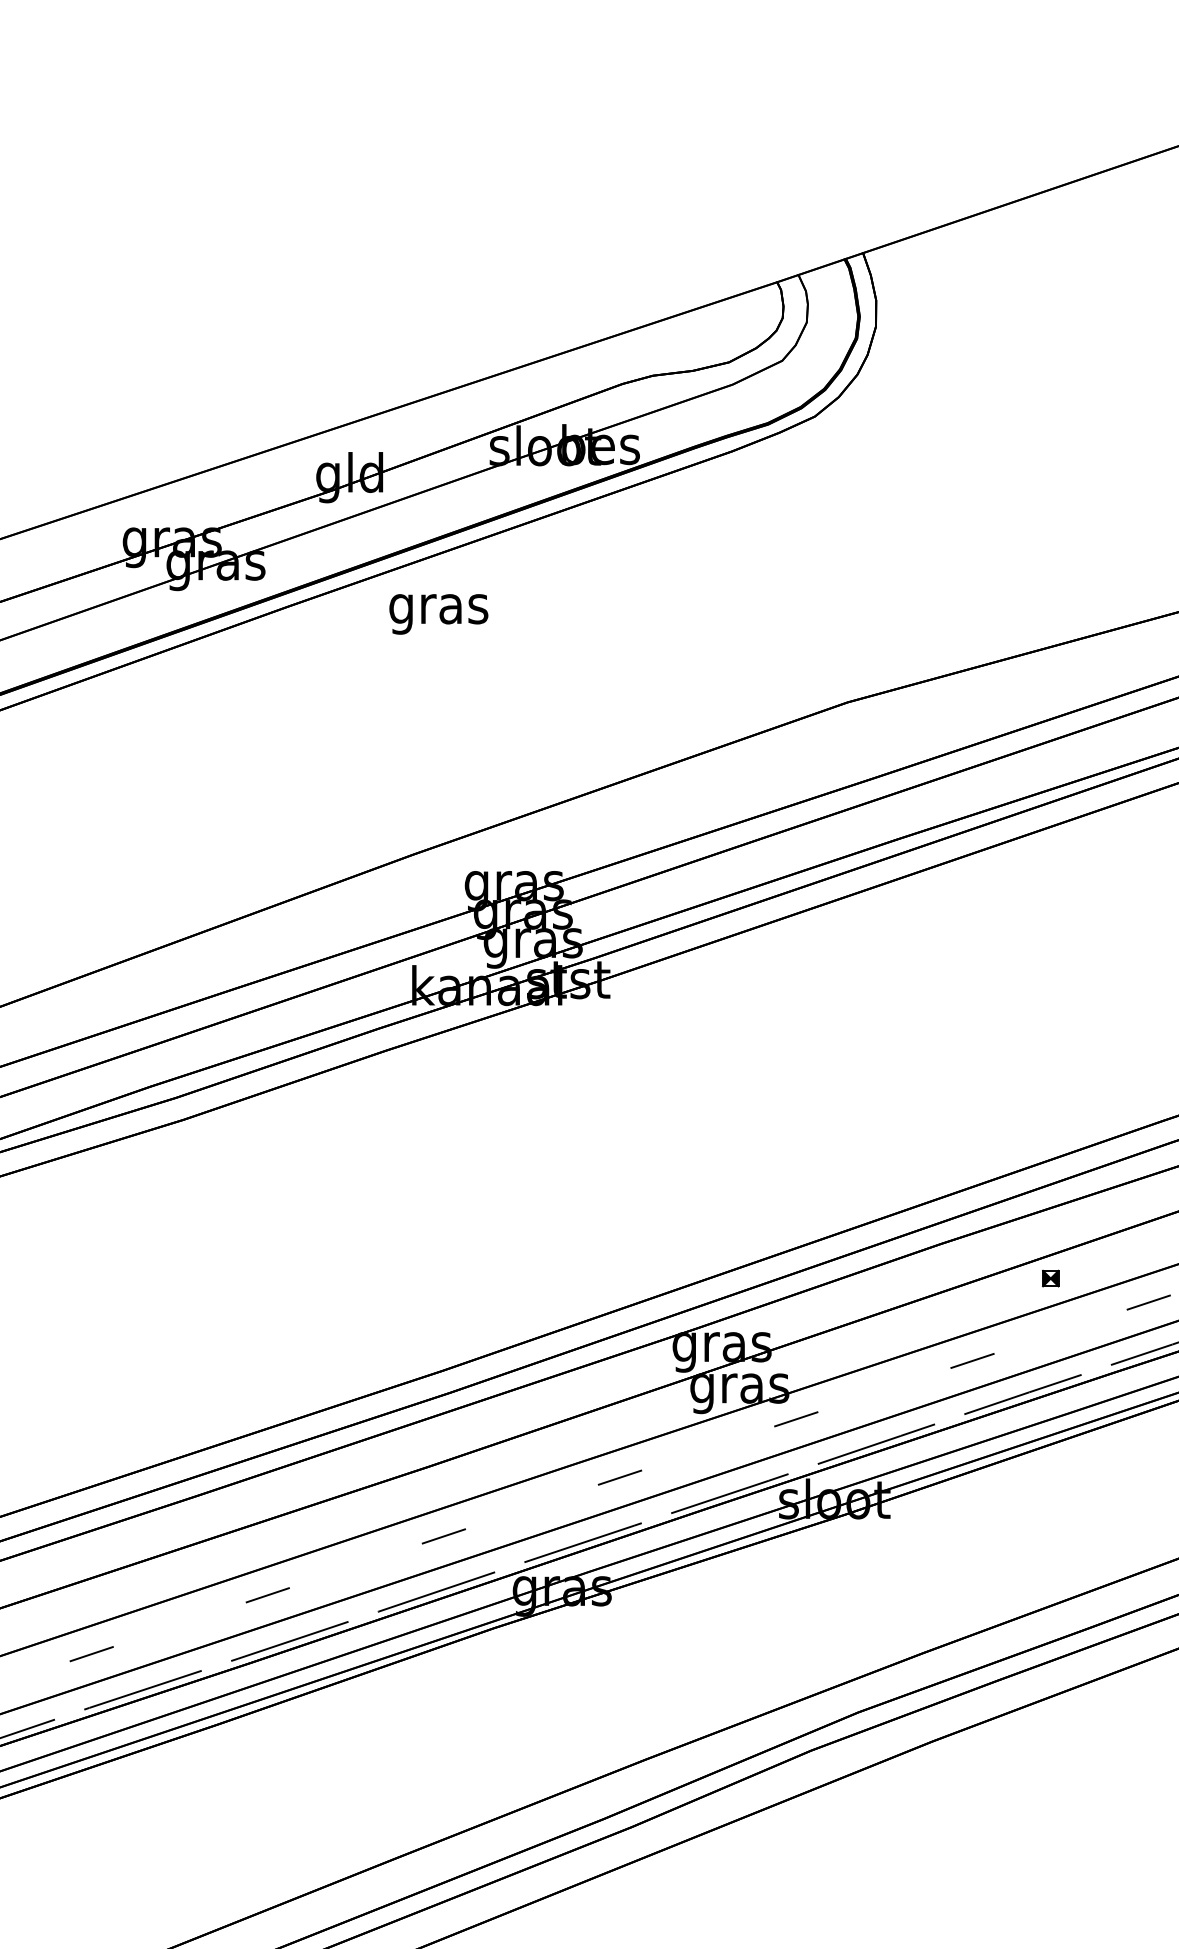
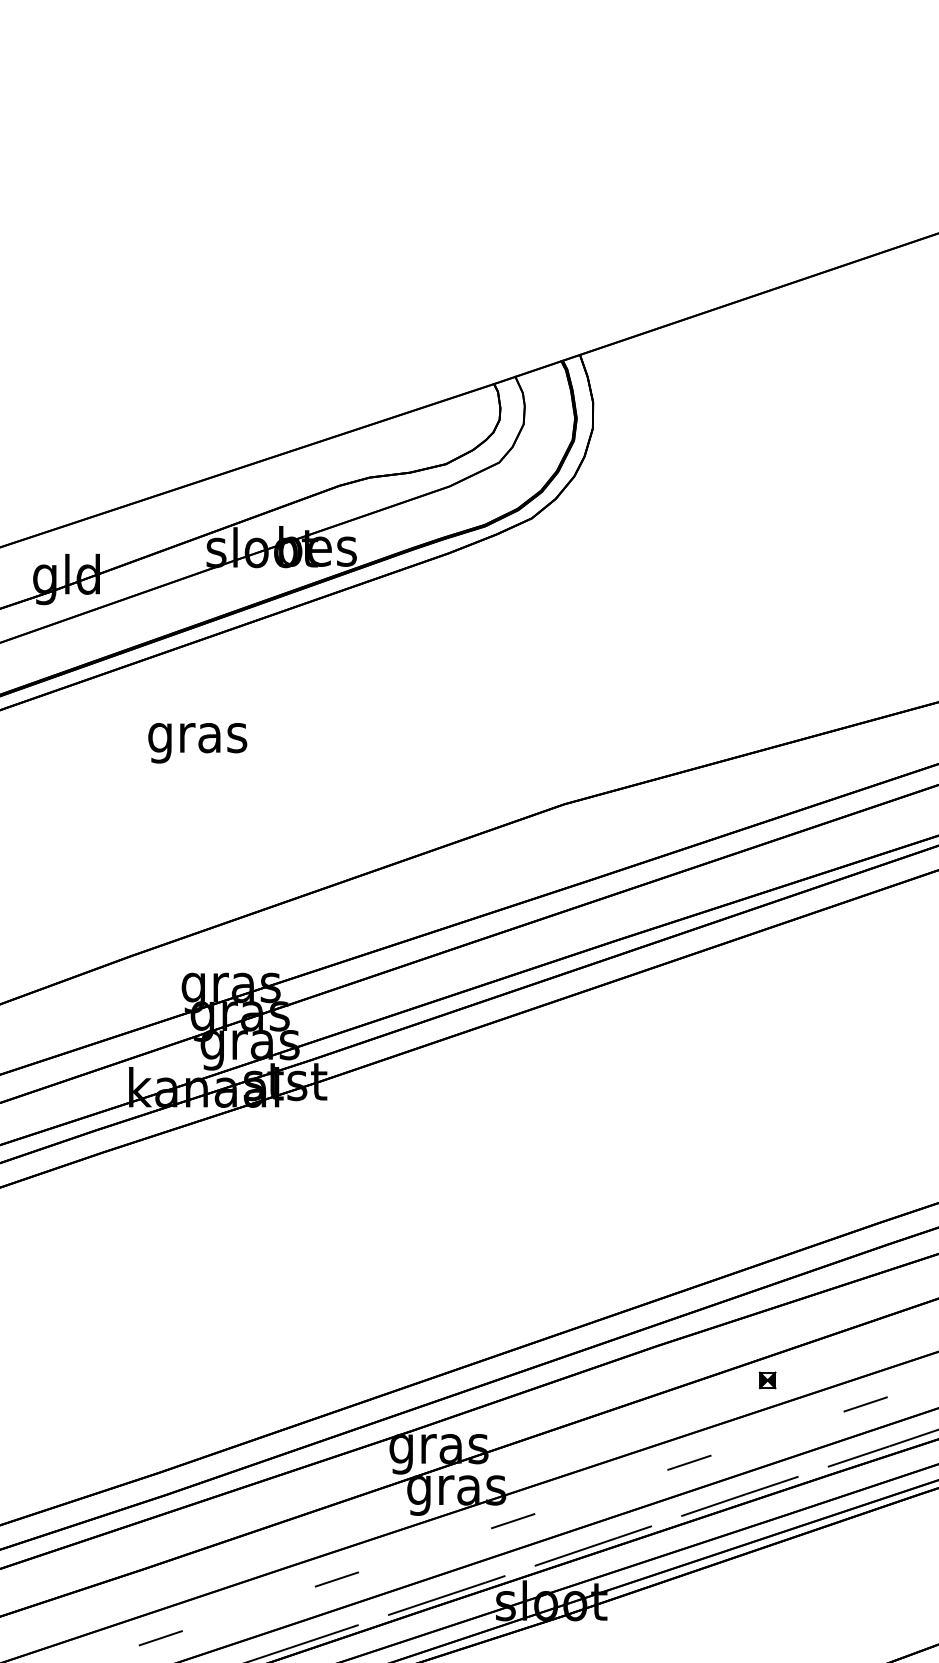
text: (438, 614) -> (197, 743), moved

